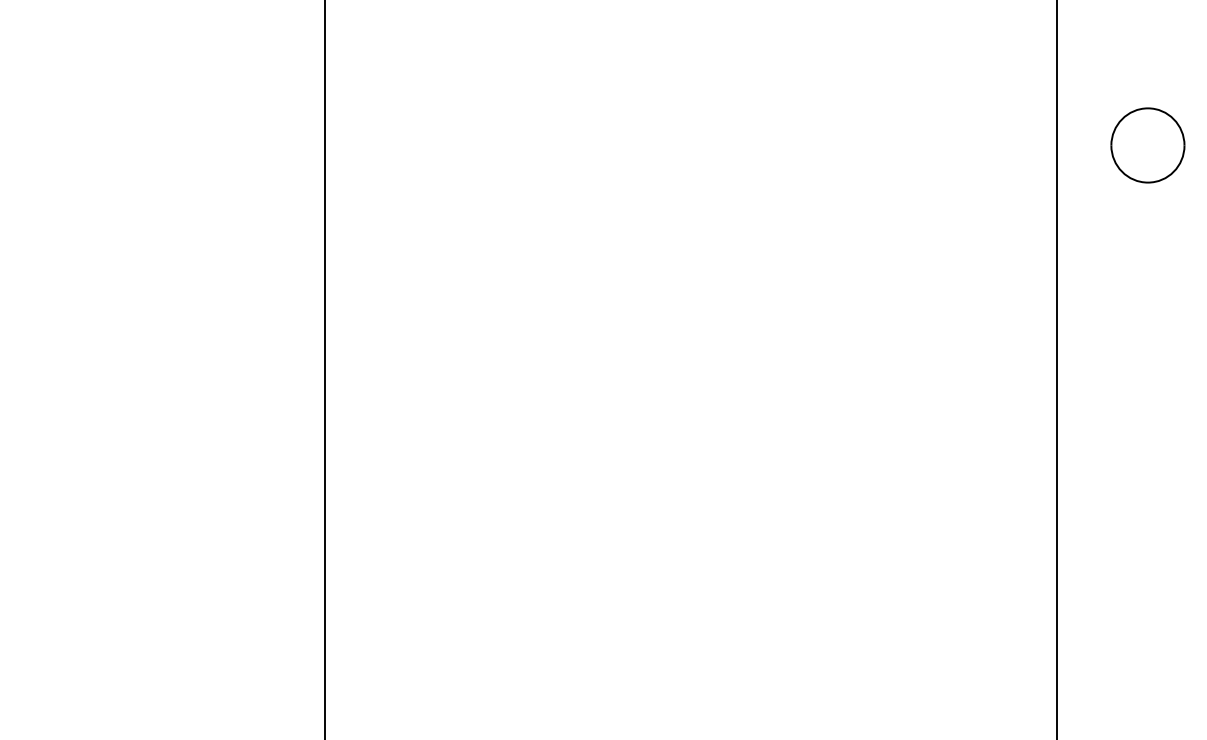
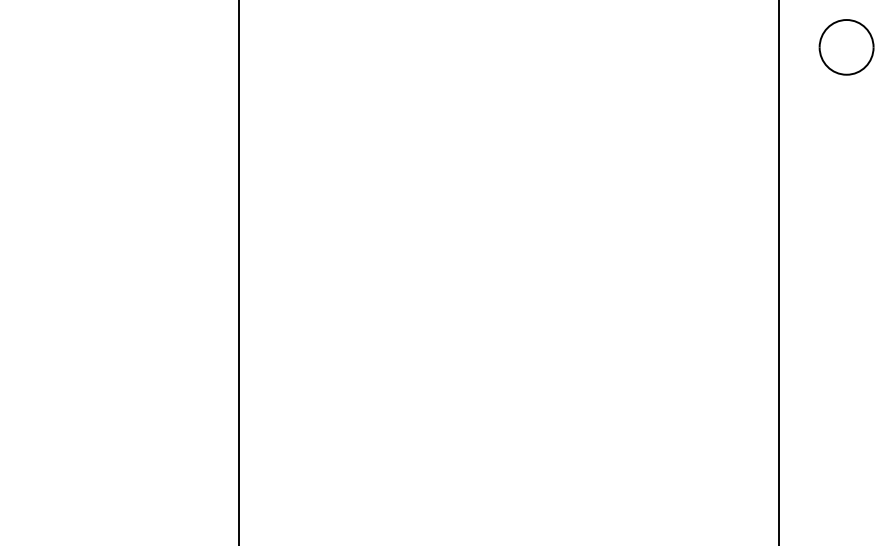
part: (1147, 145) -> (846, 47), moved

